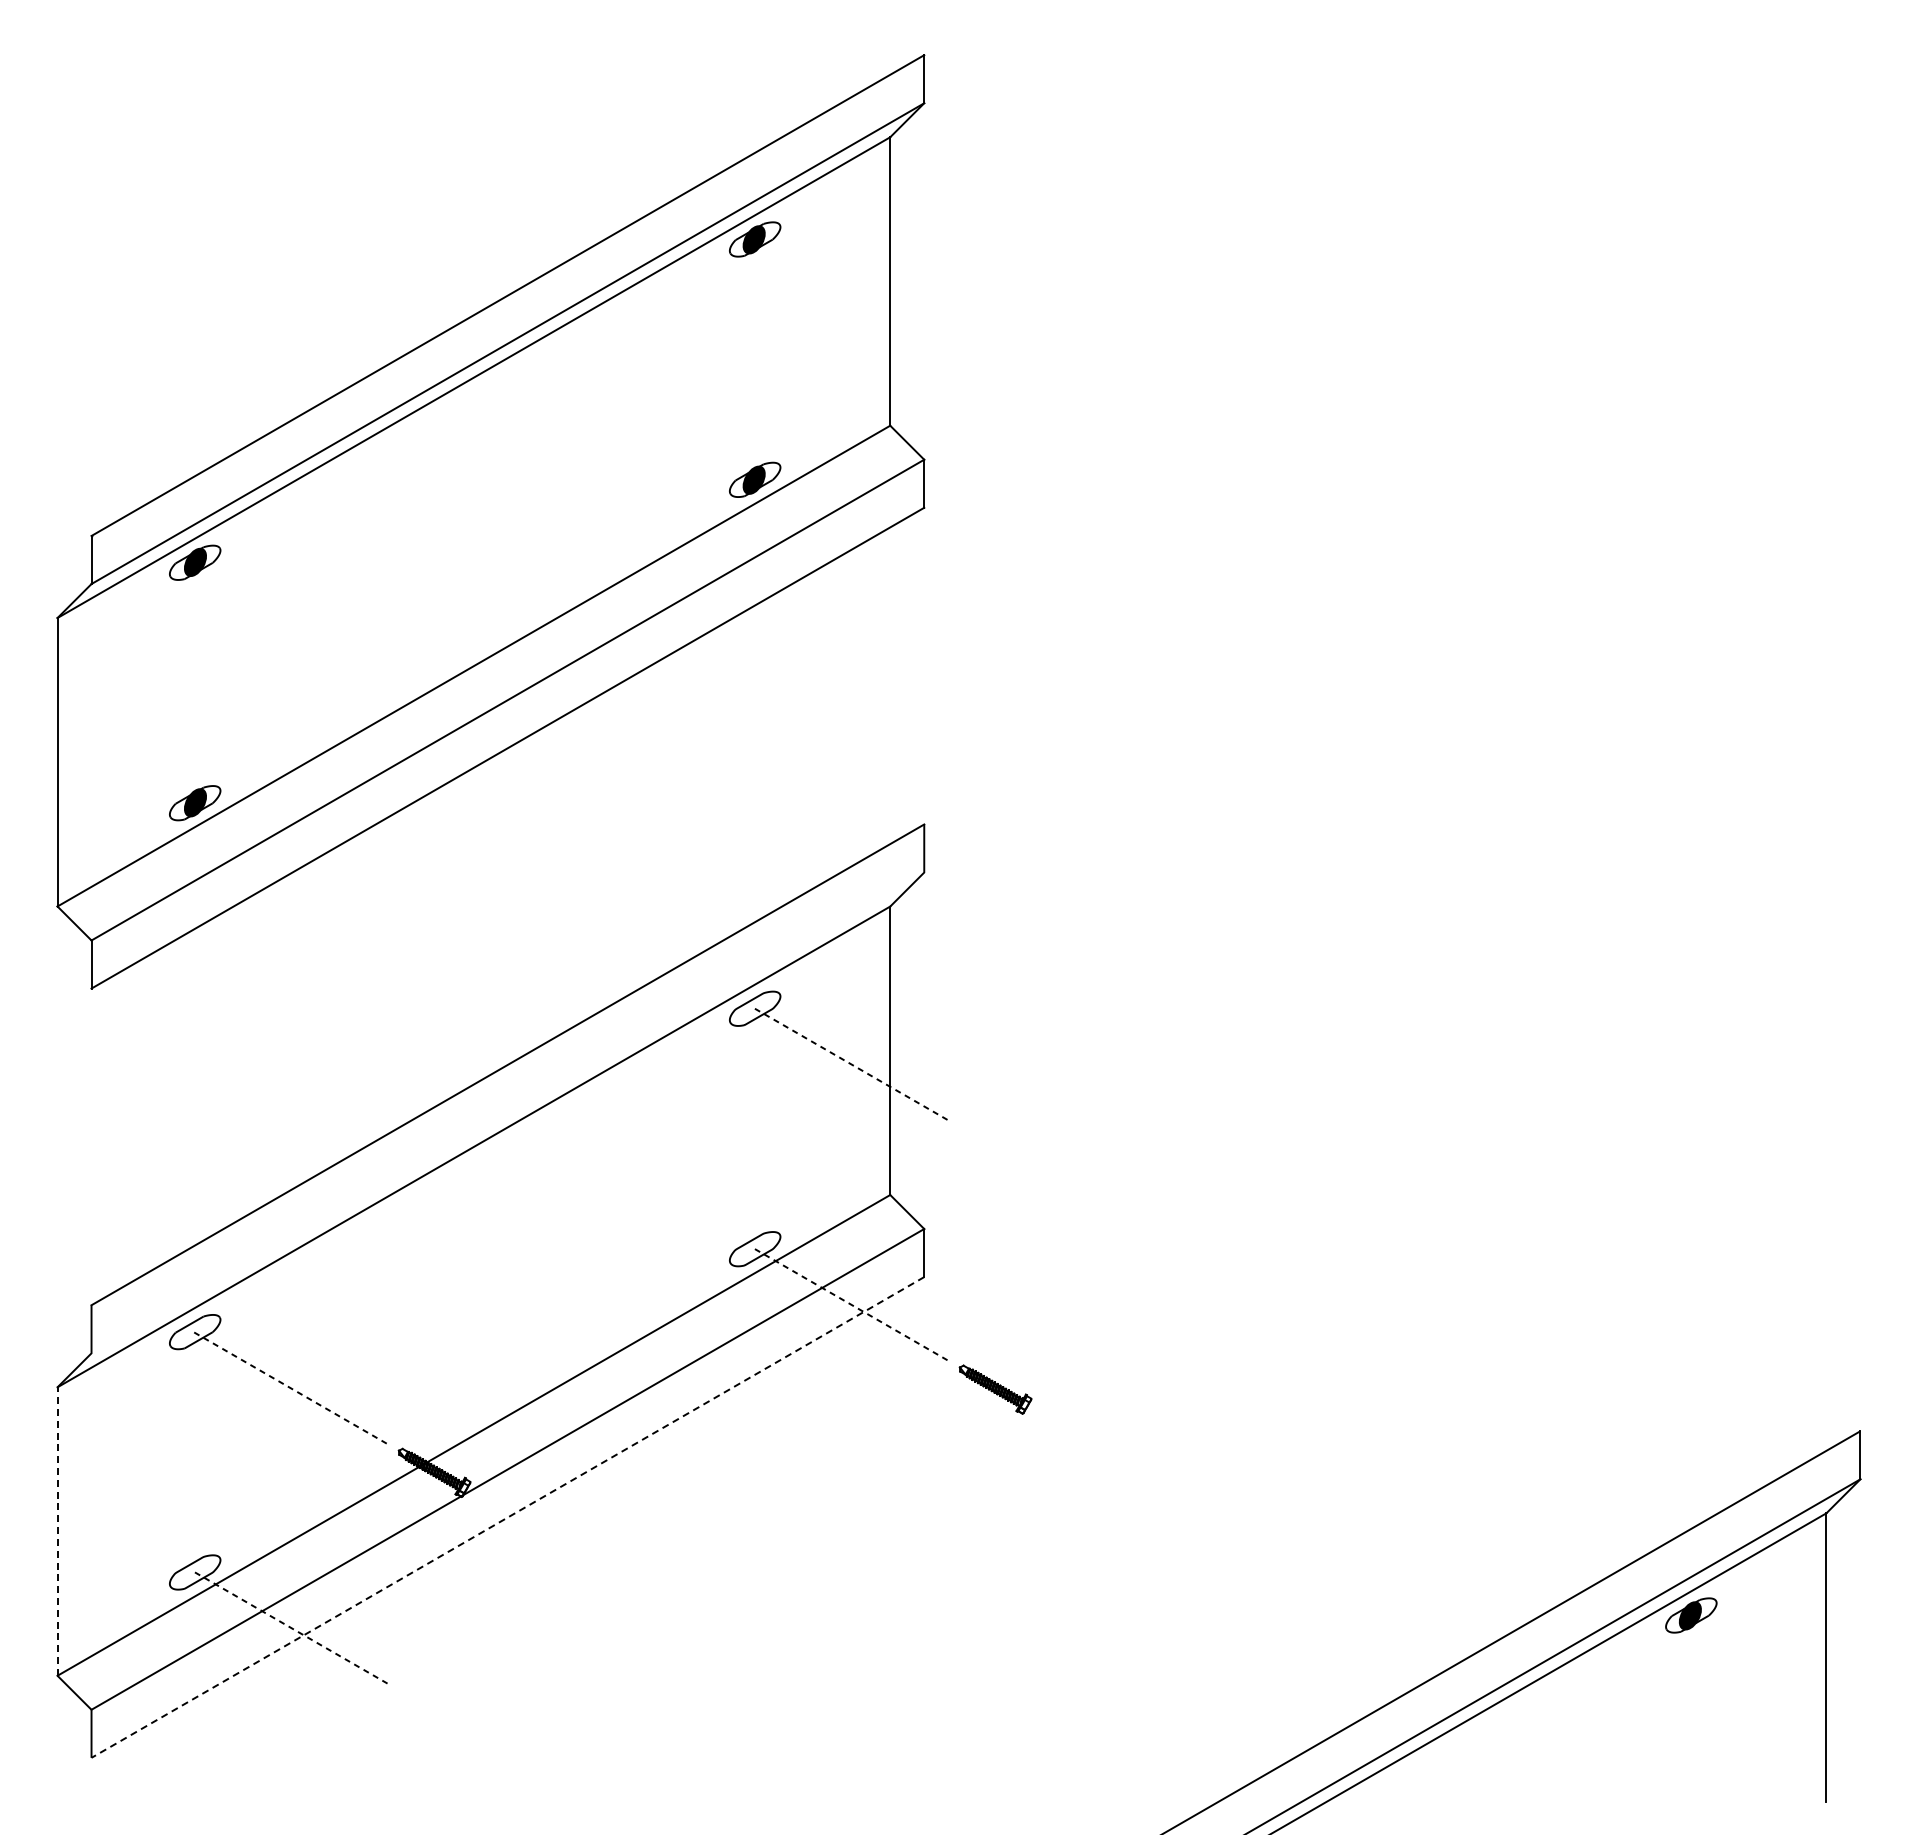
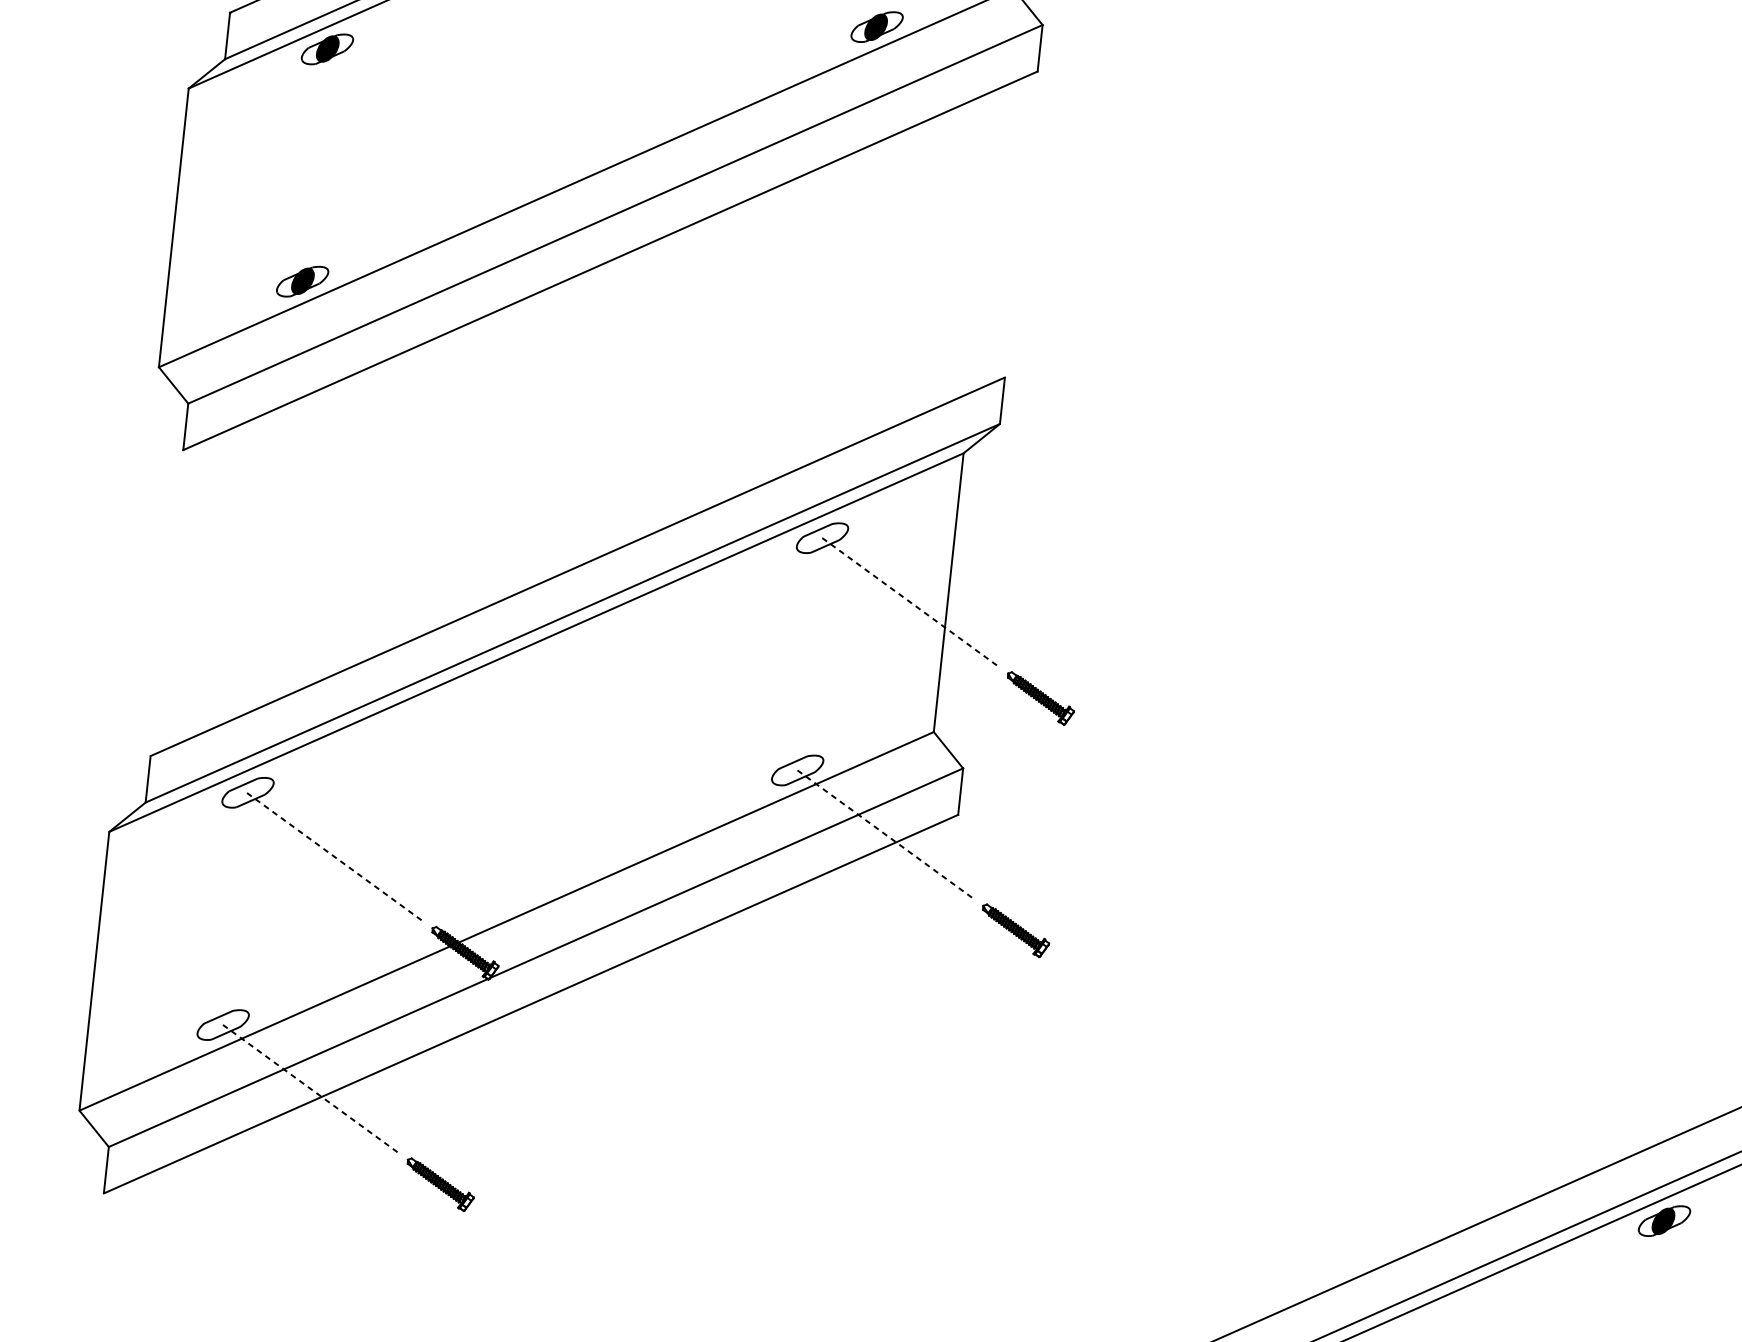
line: (507, 1112) -> (572, 612), added
part: (995, 1149) -> (1040, 698), added
line: (507, 1517) -> (530, 1004), dashed -> solid
line: (57, 1531) -> (94, 971), dashed -> solid
part: (434, 1712) -> (439, 1185), added

